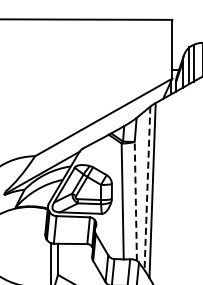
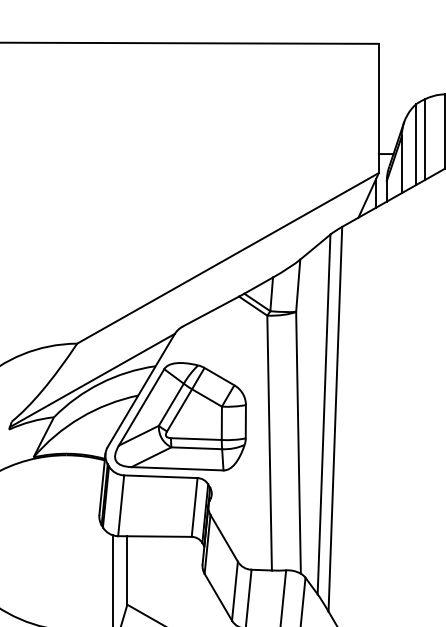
line: (147, 188) -> (324, 414), dashed -> solid
line: (135, 201) -> (297, 443), dashed -> solid

